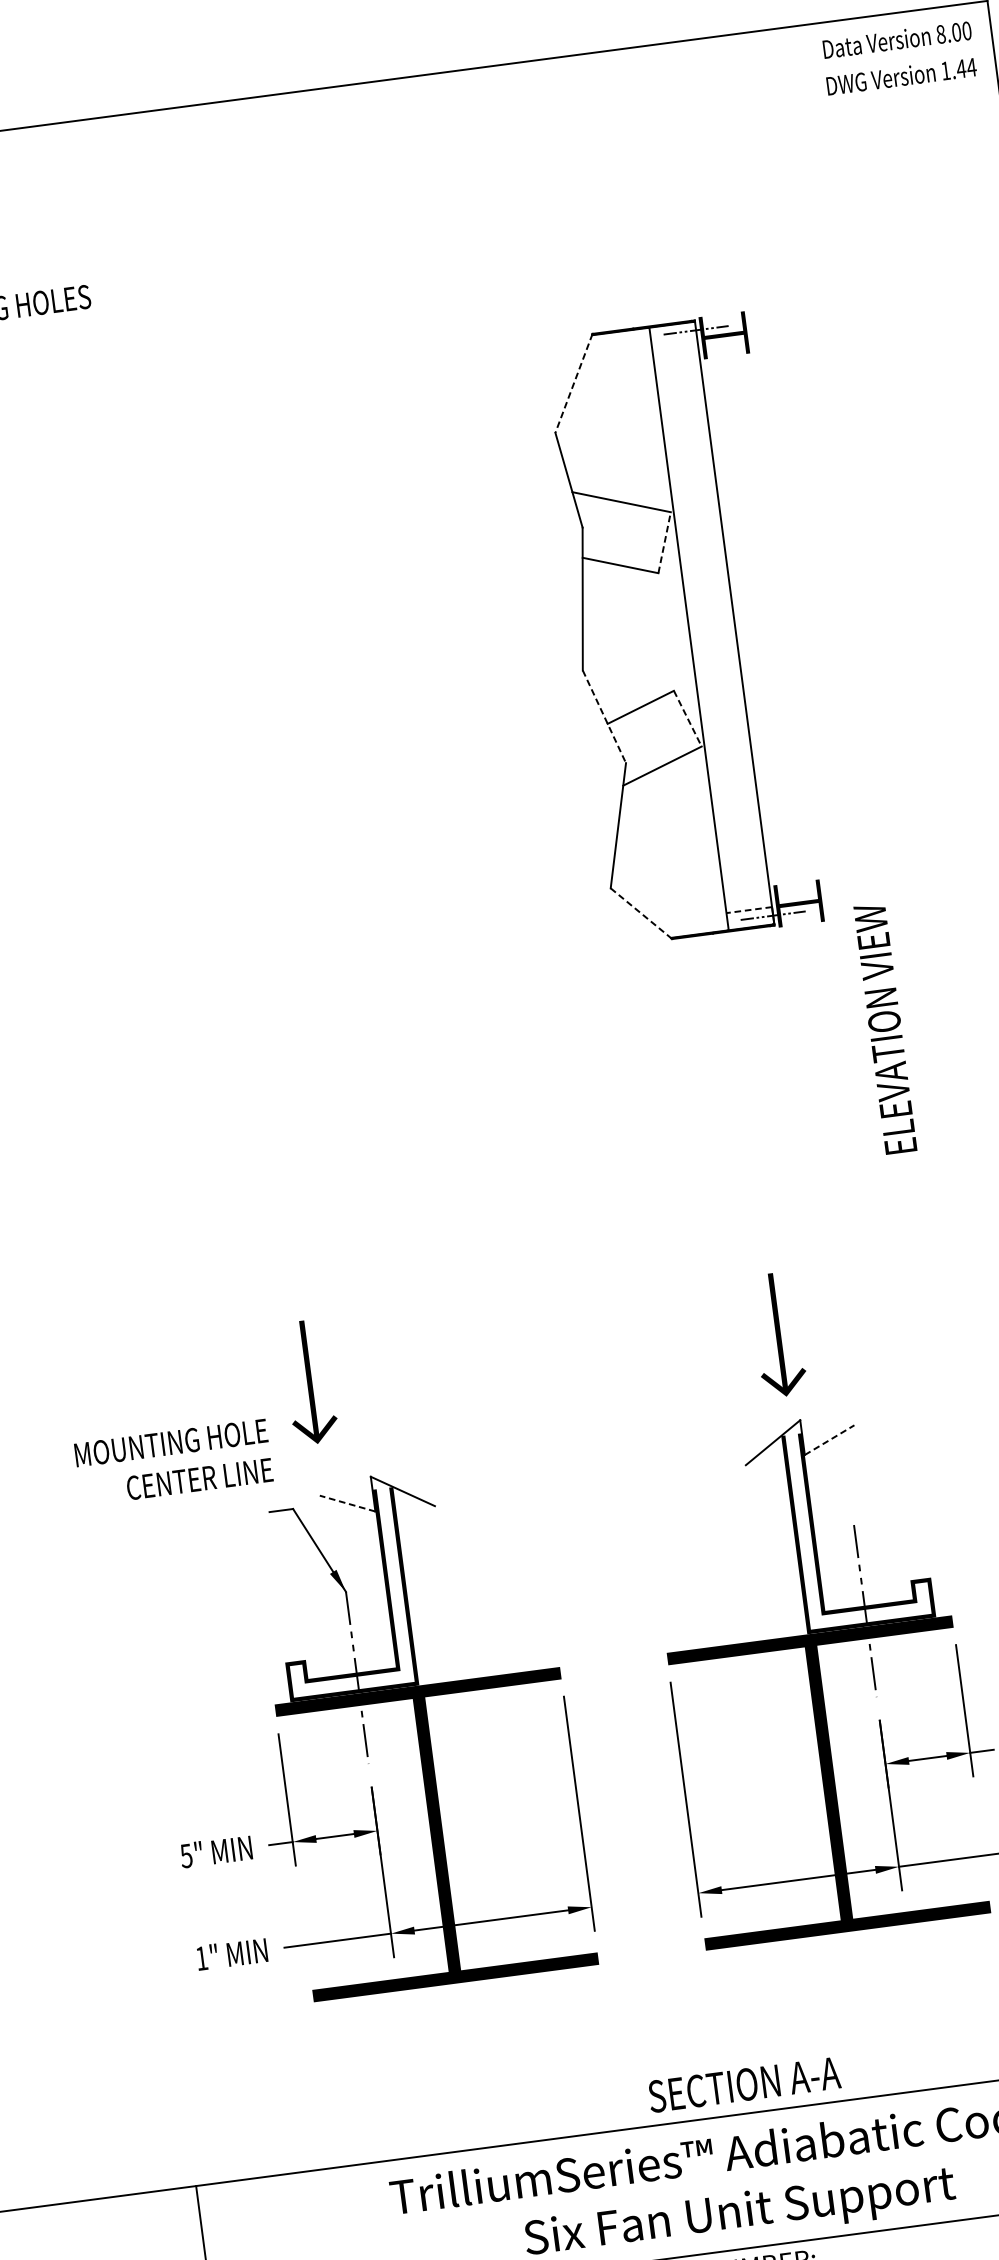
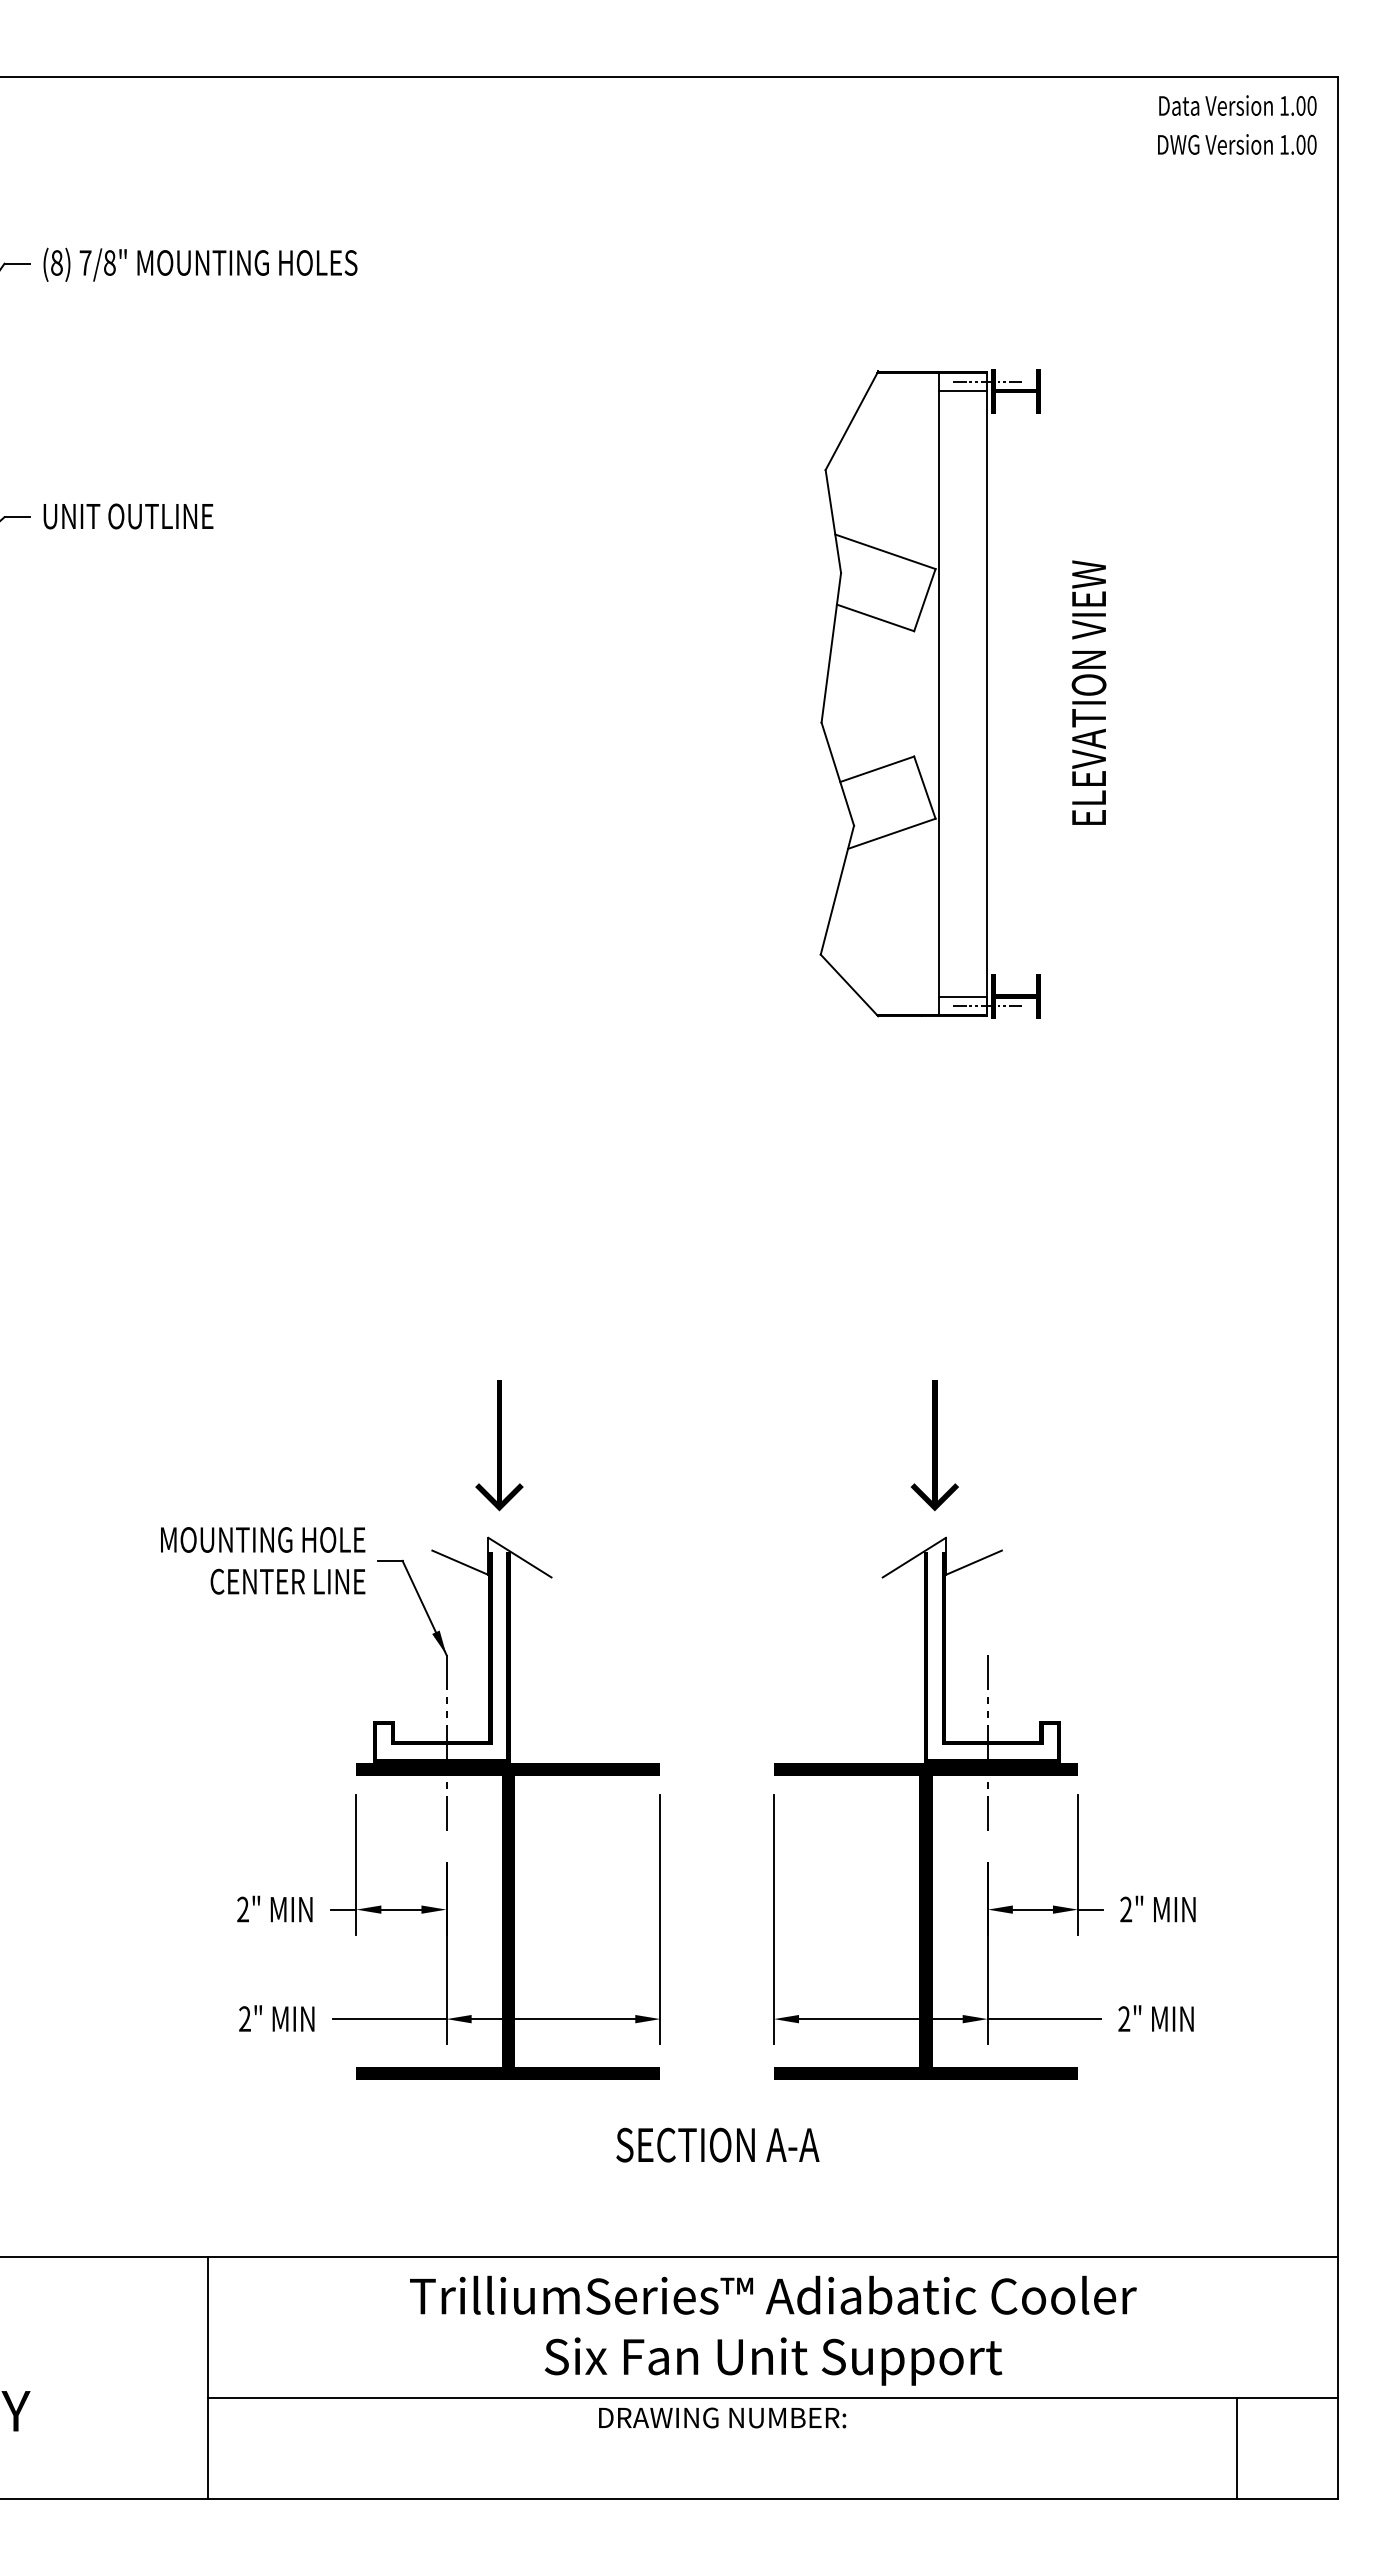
text: (941, 34) -> (1284, 105), 8.00 -> 1.00
text: (966, 67) -> (1306, 144), 1.44 -> 1.00
line: (674, 342) -> (962, 391), added
line: (573, 383) -> (851, 420), dashed -> solid
line: (664, 543) -> (924, 600), dashed -> solid
line: (604, 717) -> (837, 774), dashed -> solid
line: (687, 718) -> (924, 787), dashed -> solid
line: (748, 910) -> (962, 996), dashed -> solid
line: (641, 913) -> (849, 985), dashed -> solid
text: (884, 1028) -> (1088, 692), moved
part: (309, 1382) -> (499, 1445), moved
line: (829, 1439) -> (973, 1562), dashed -> solid
text: (174, 1462) -> (263, 1560), moved
line: (347, 1503) -> (460, 1562), dashed -> solid
text: (185, 1855) -> (242, 1909), 5" -> 2"
text: (201, 1958) -> (244, 2018), 1" -> 2"
text: (744, 2084) -> (717, 2144), moved

